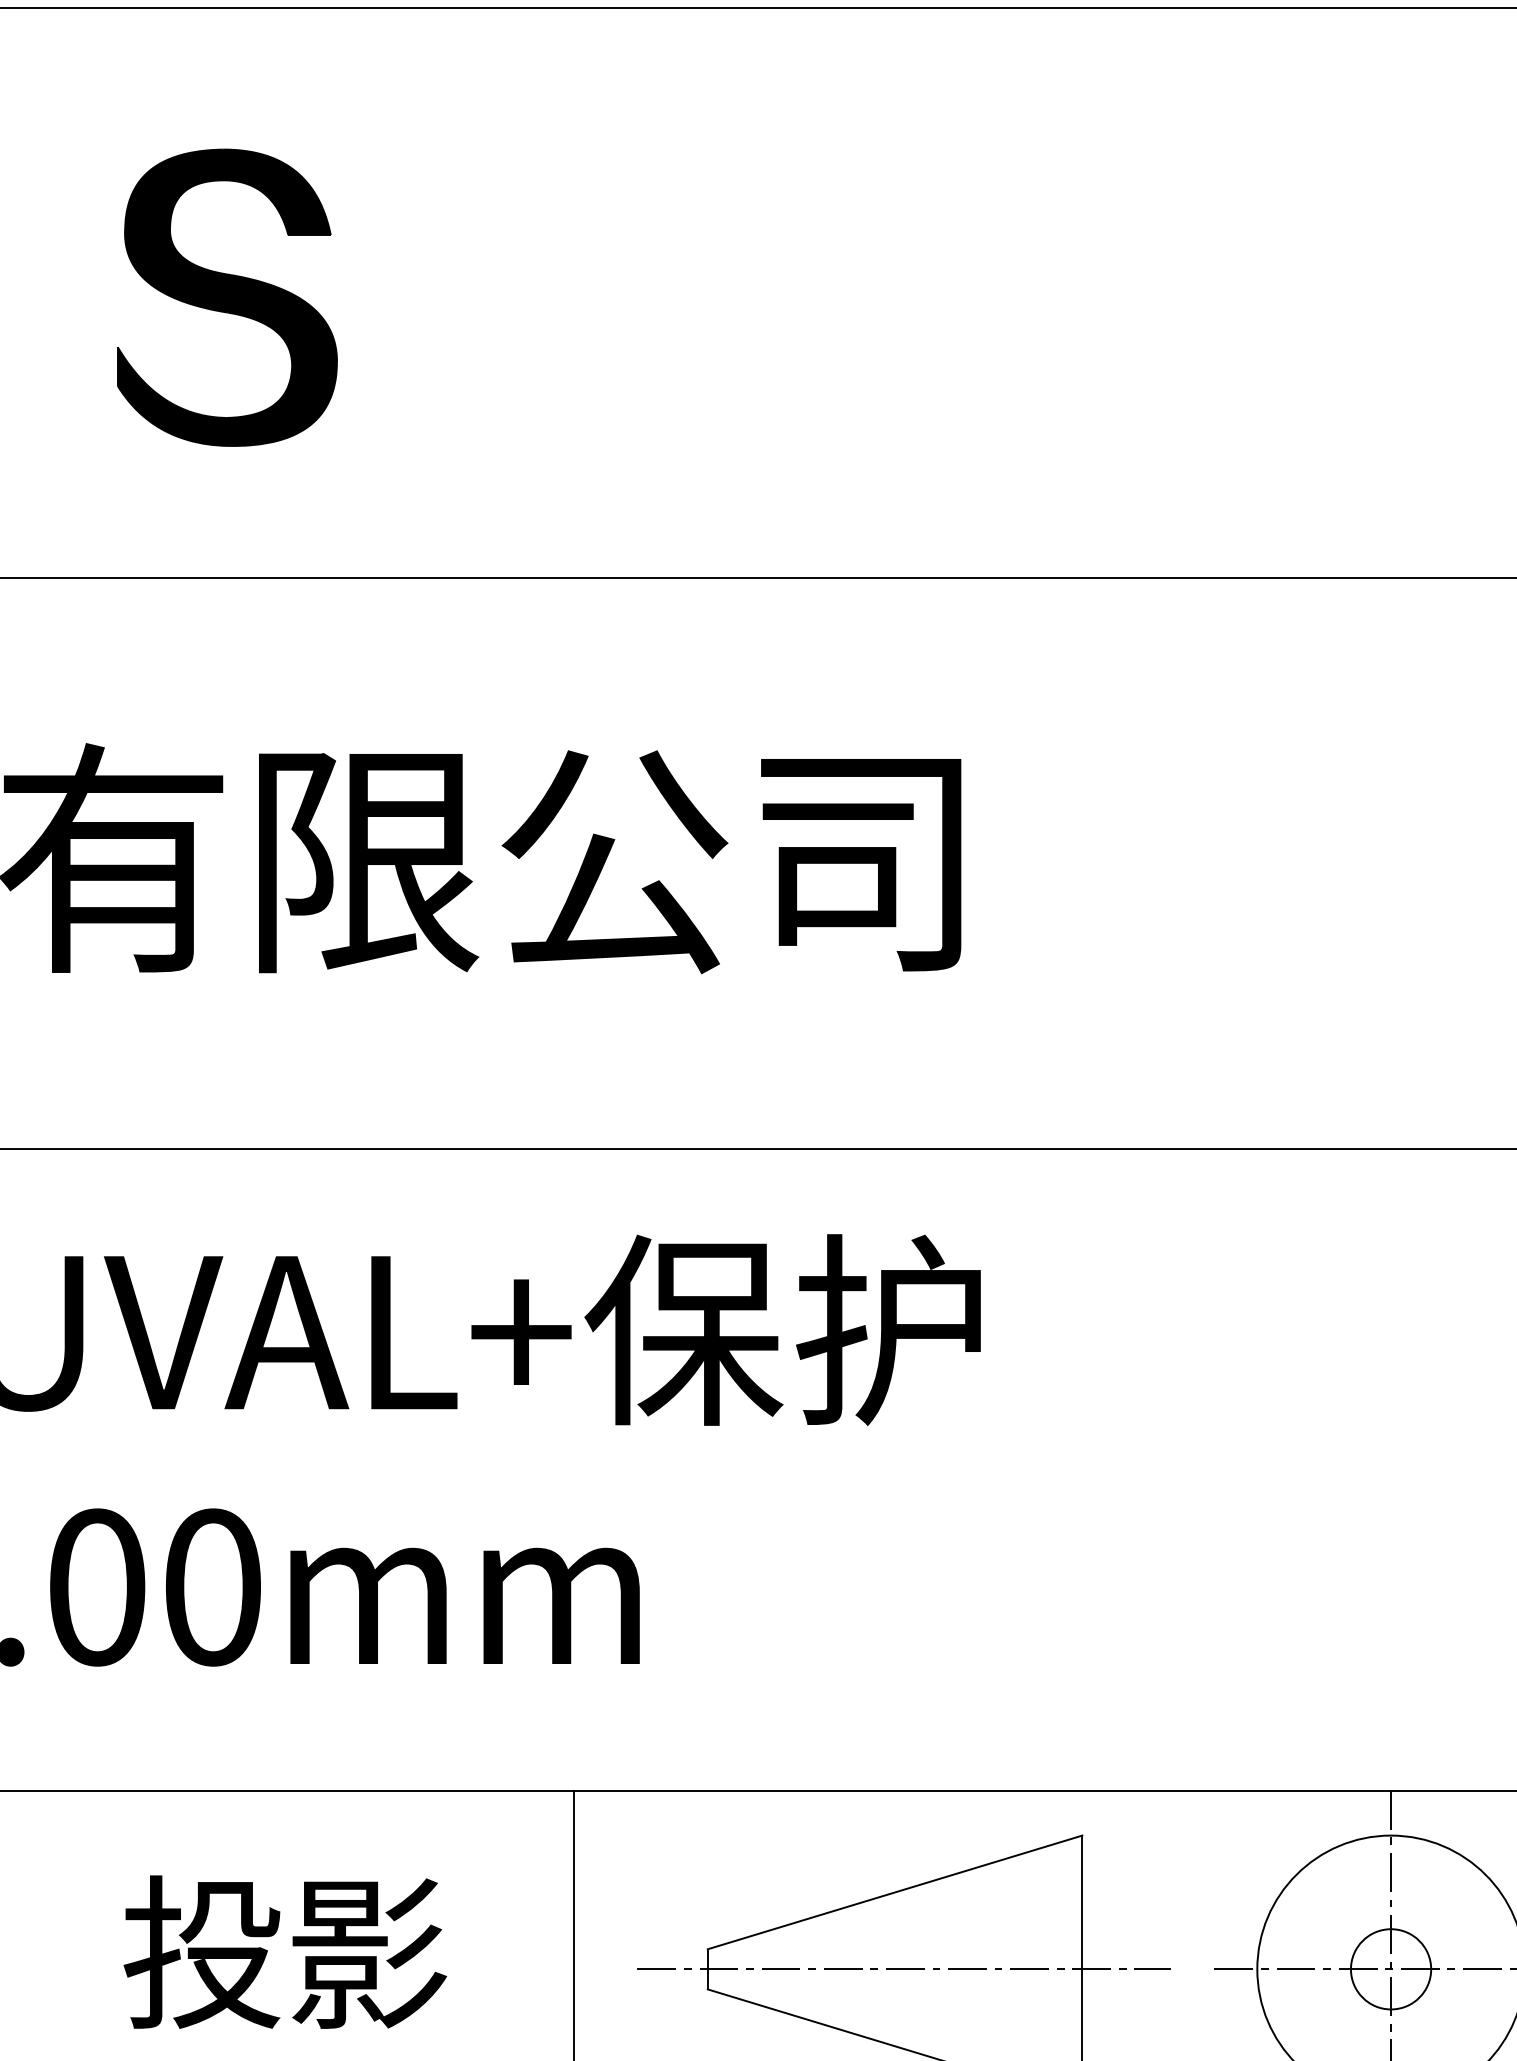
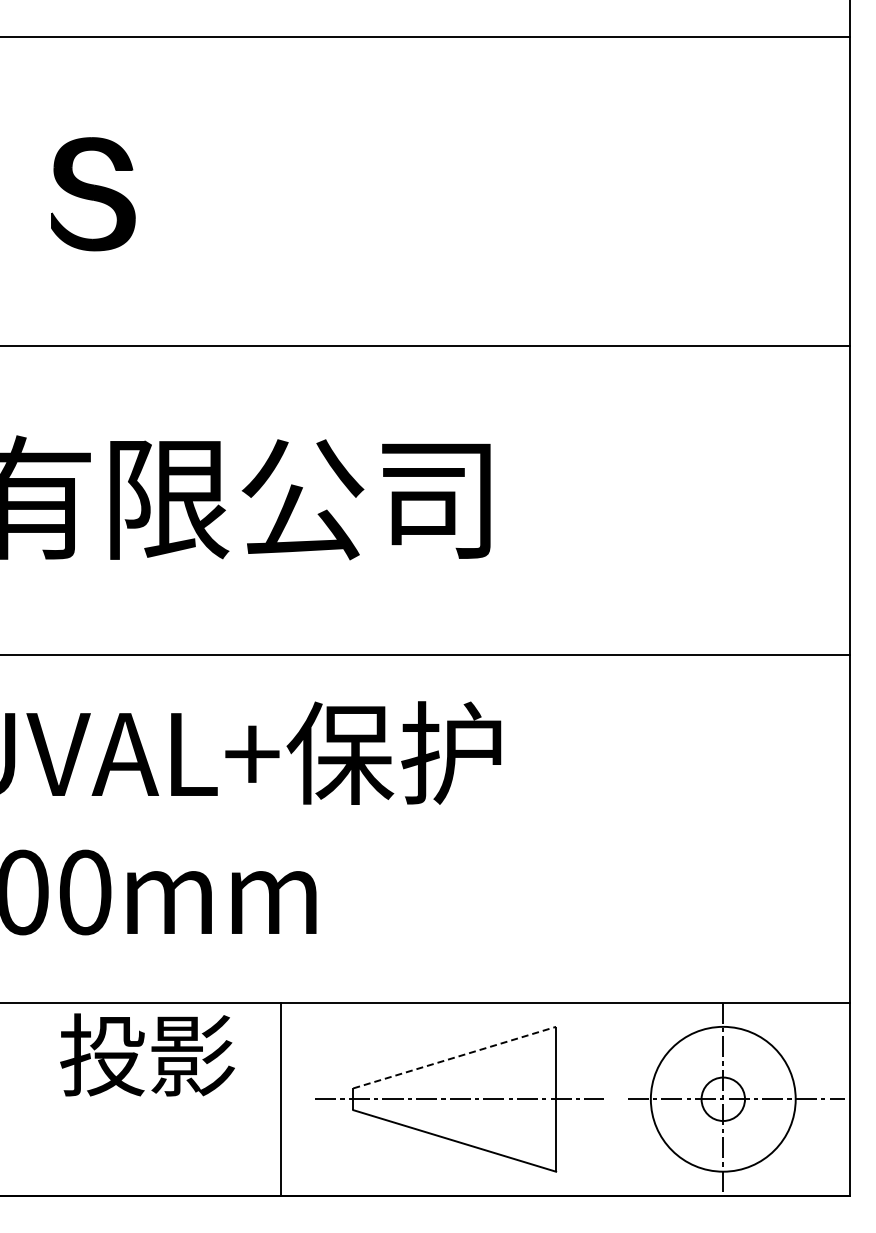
part: (227, 298) -> (93, 194), size x0.7
line: (894, 1892) -> (454, 1057), solid -> dashed
text: (285, 1951) -> (147, 1054), moved

